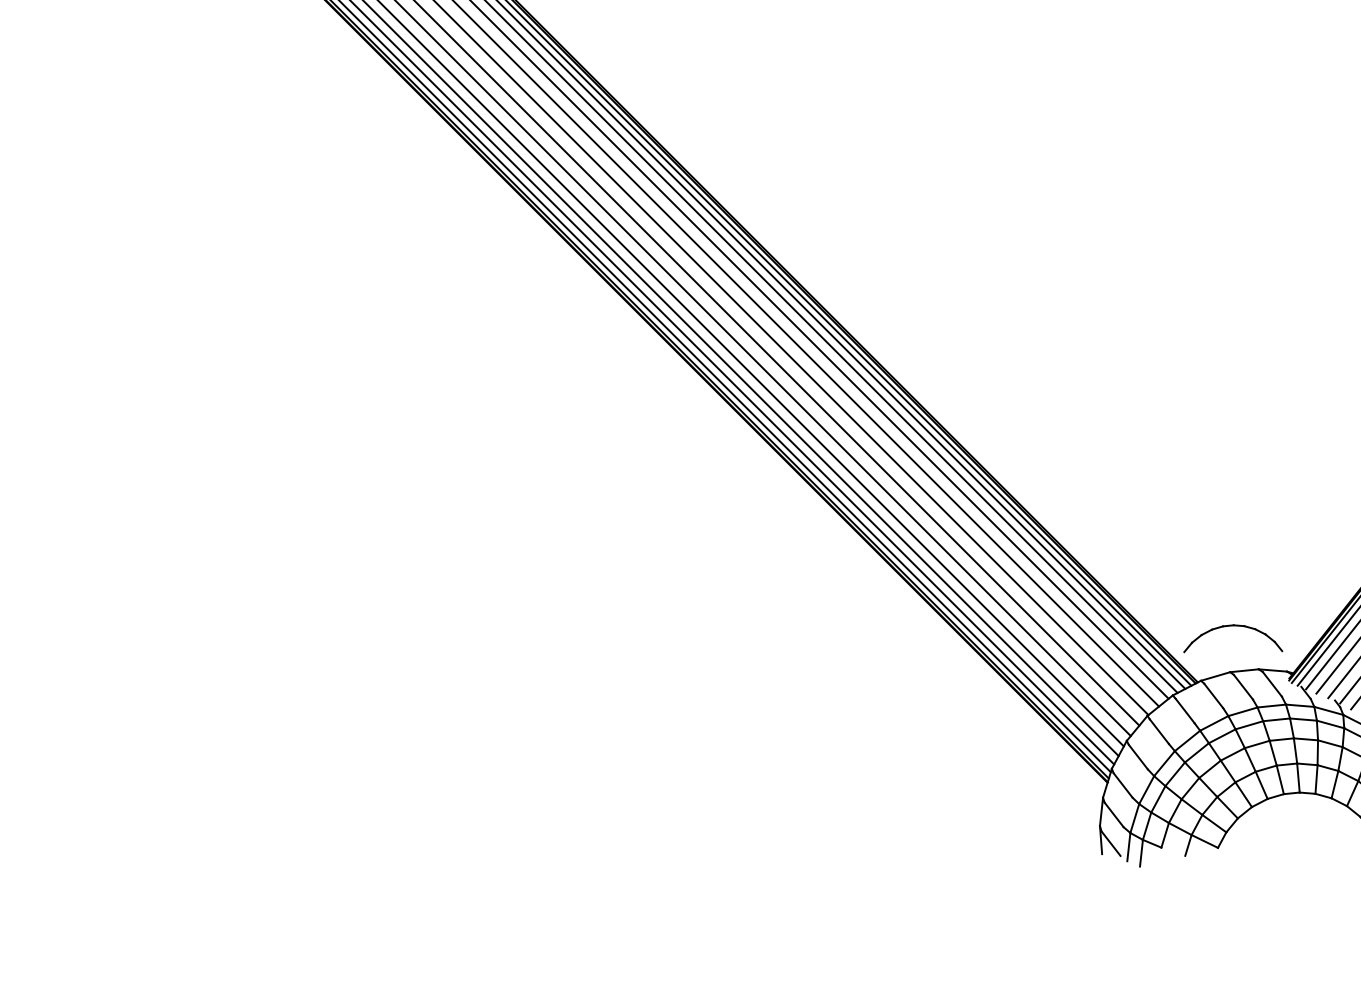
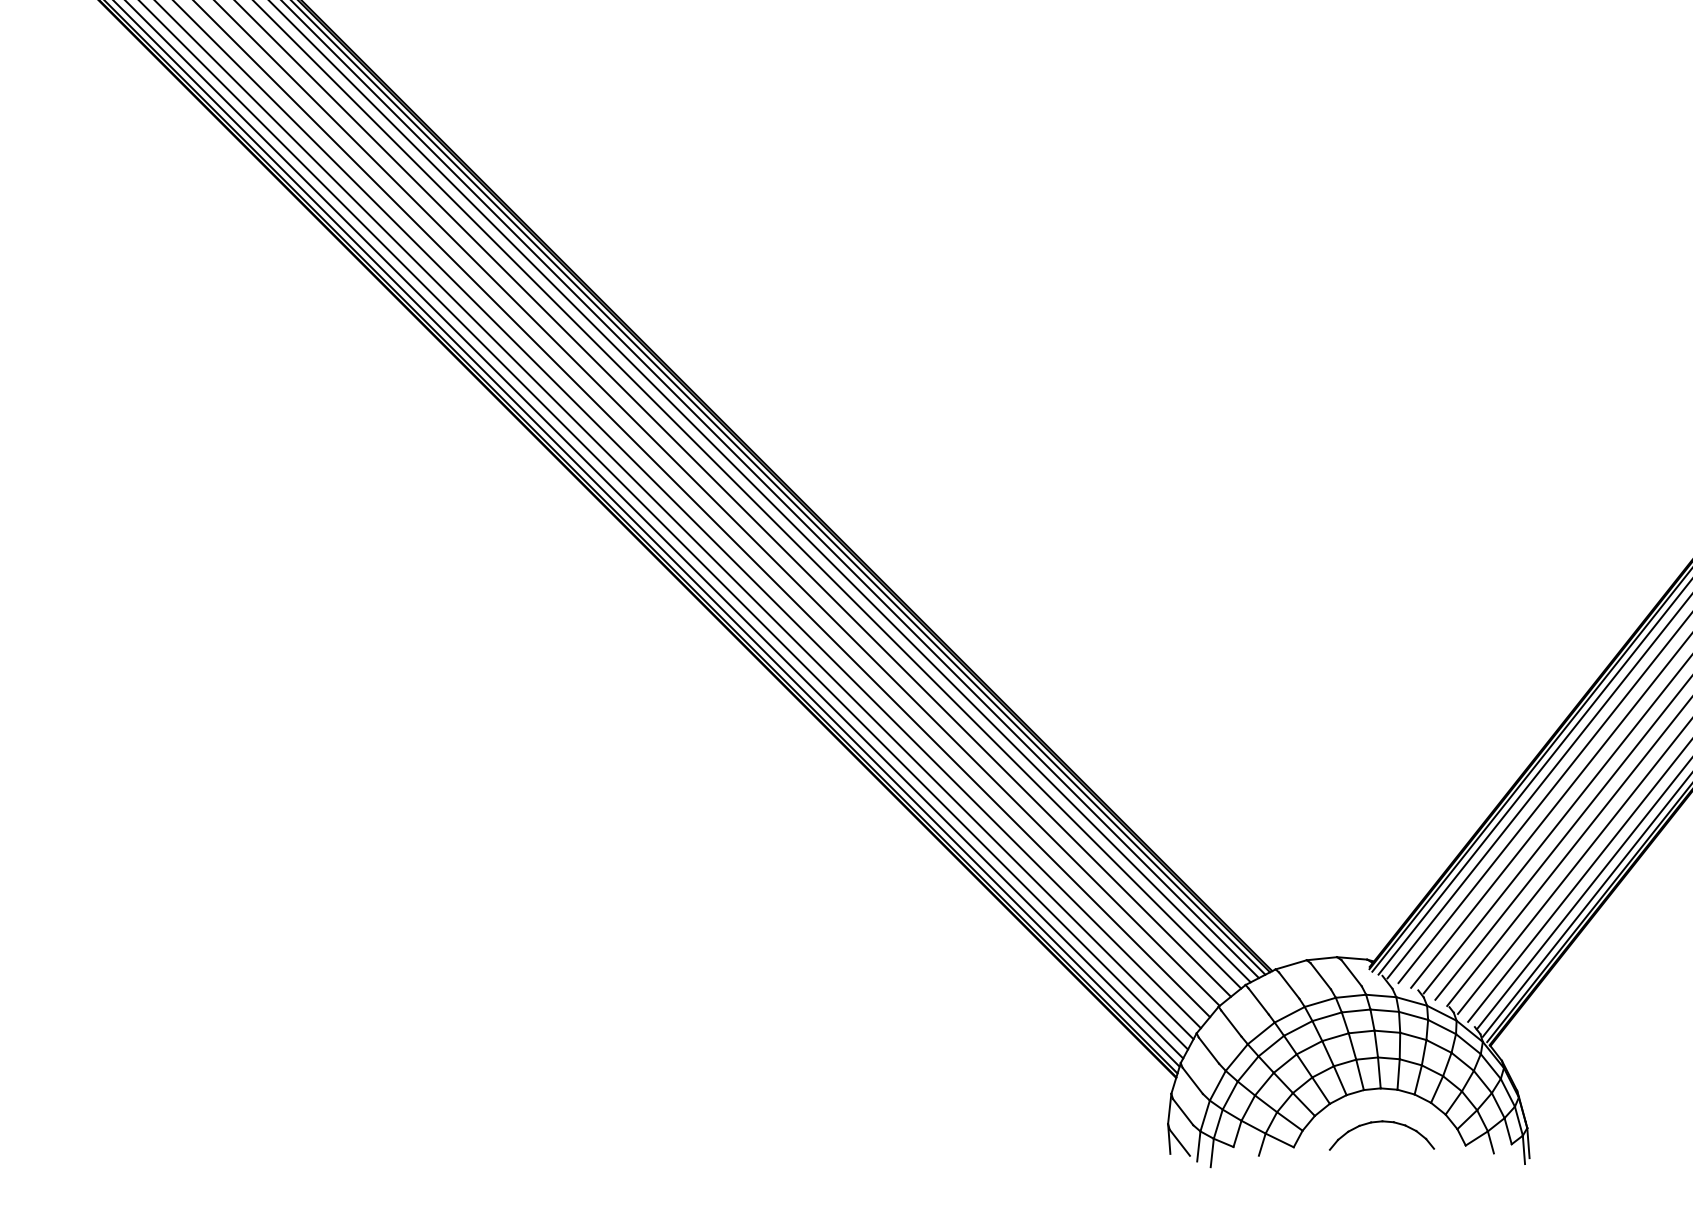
part: (1232, 626) -> (1381, 1122), moved

